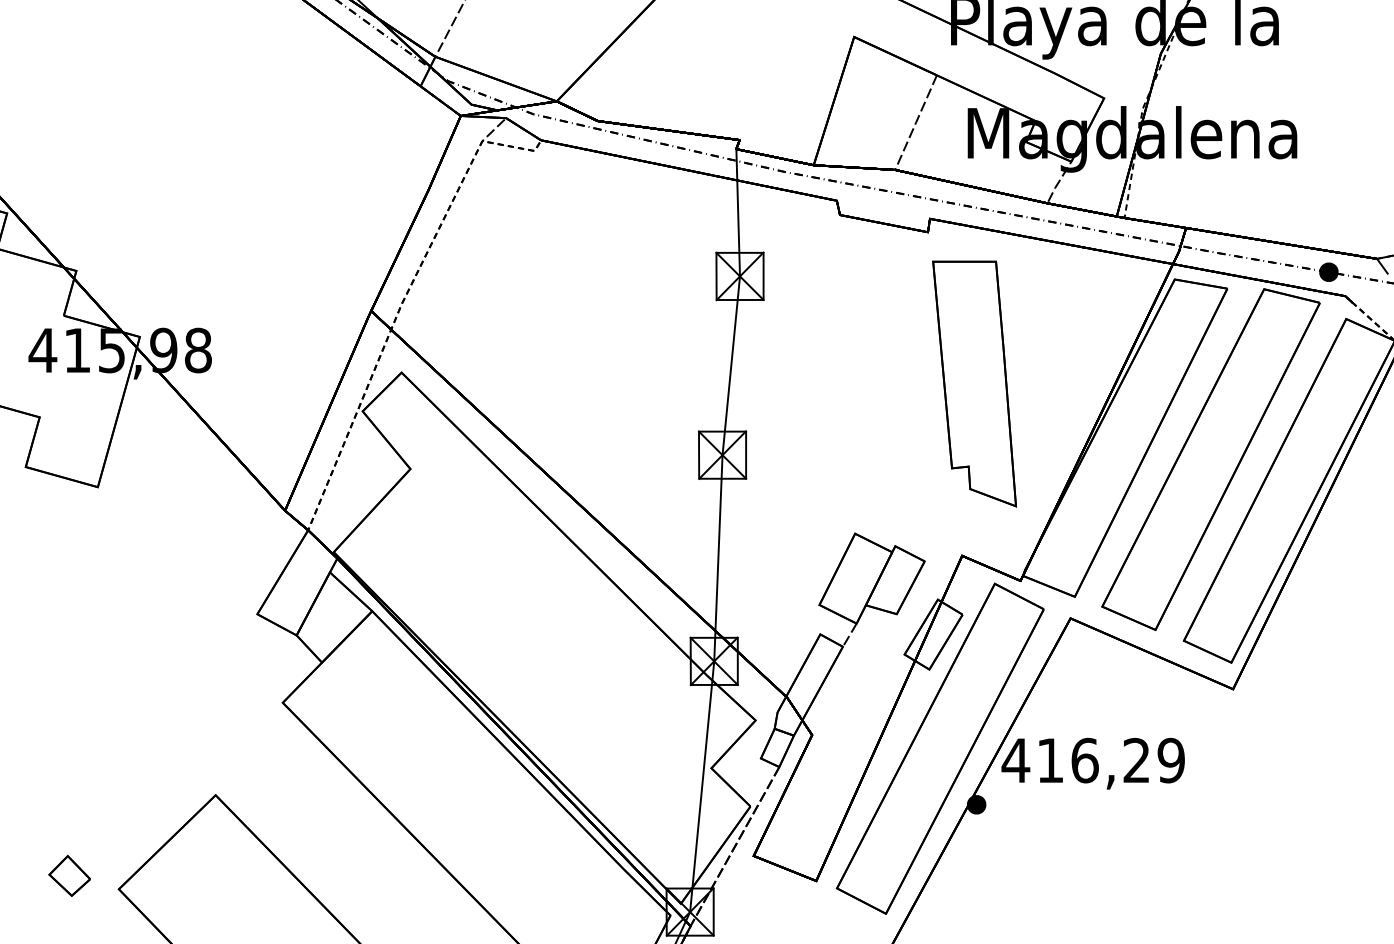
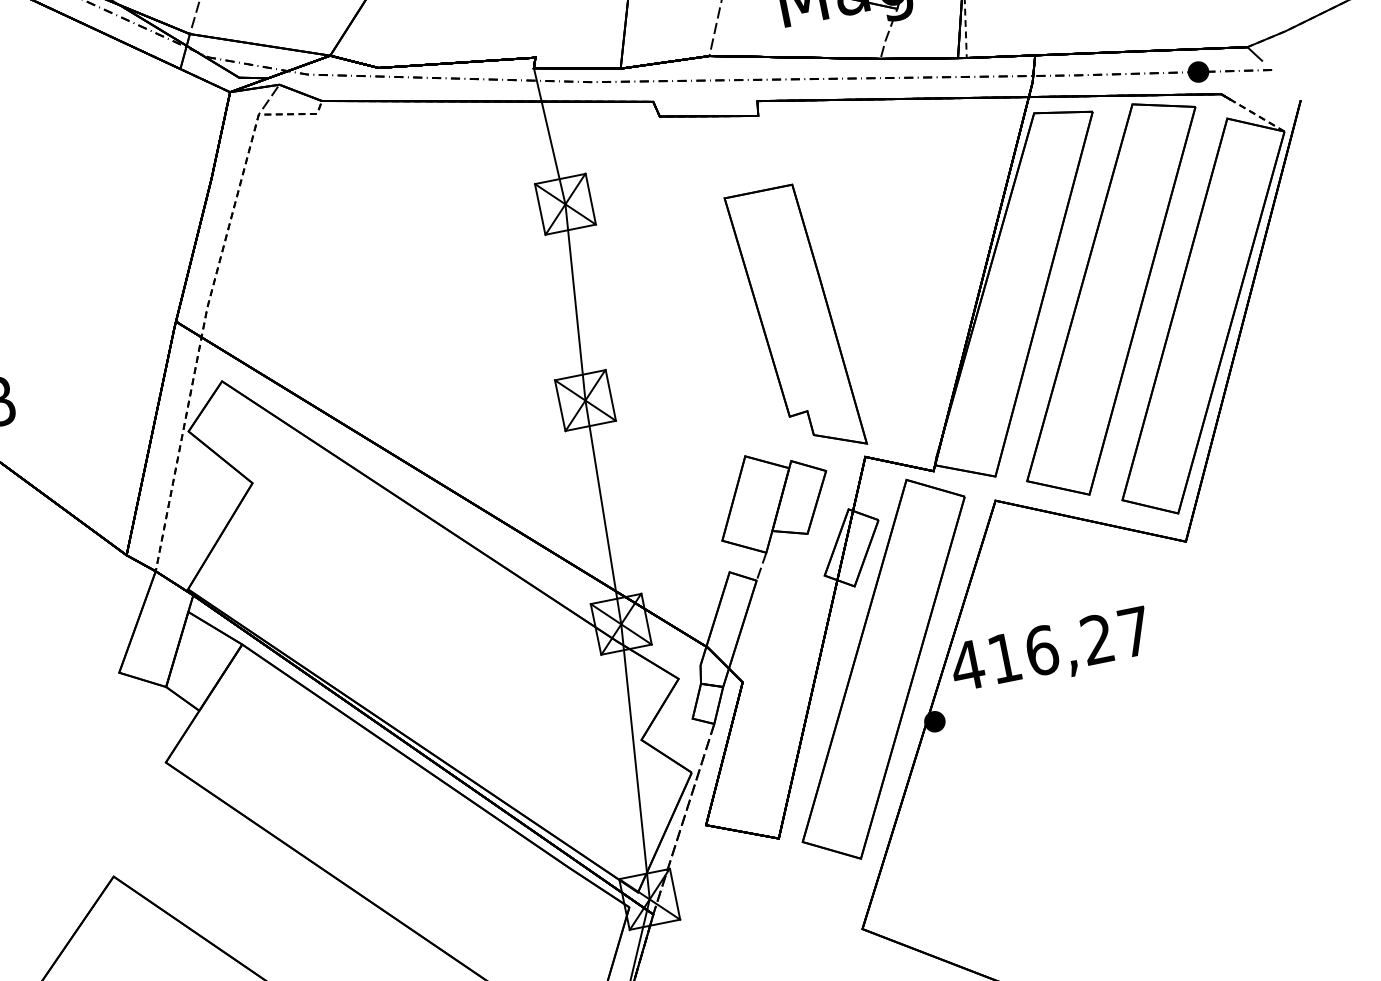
part: (974, 383) -> (795, 320), moved
text: (1170, 760) -> (1133, 631), 416,29 -> 416,27

